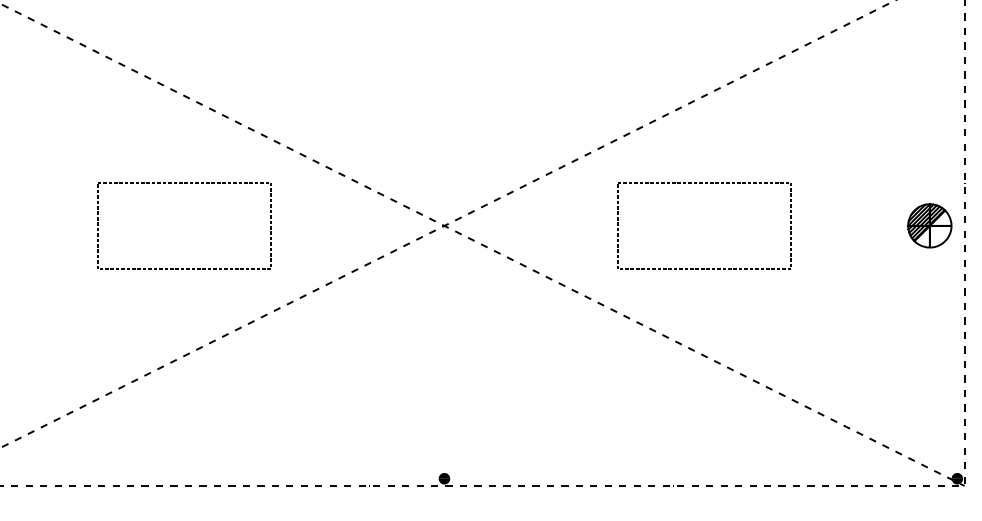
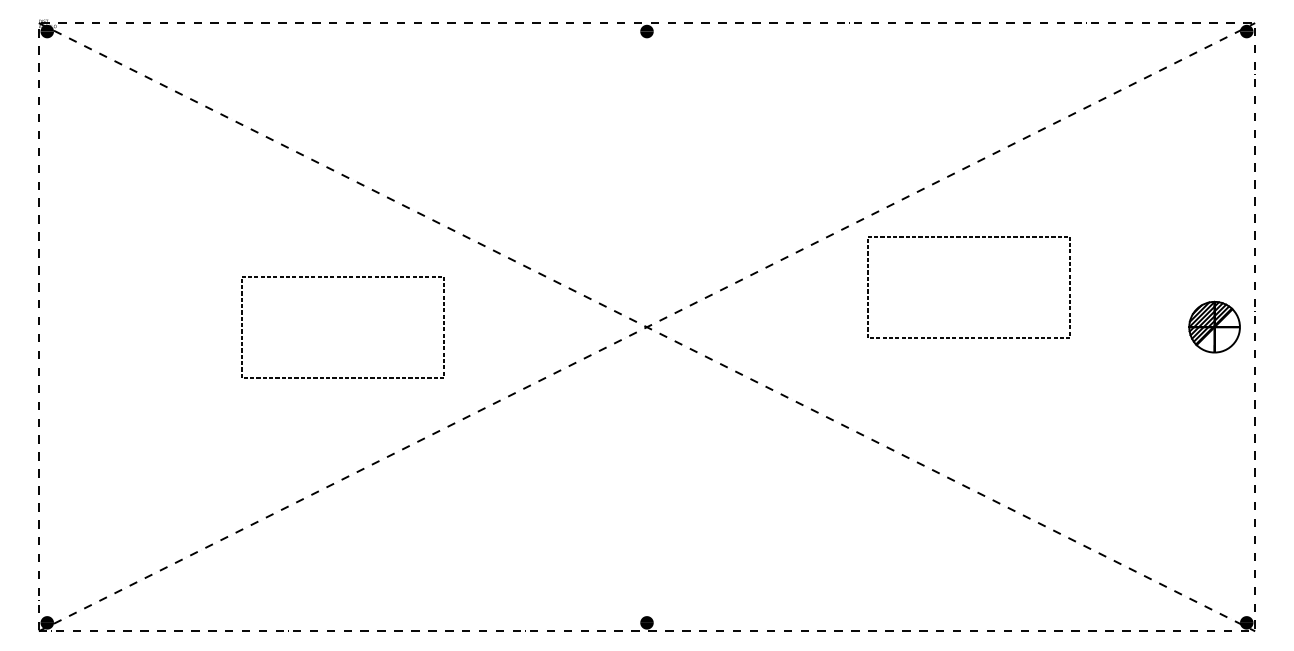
part: (704, 268) -> (968, 337), moved

